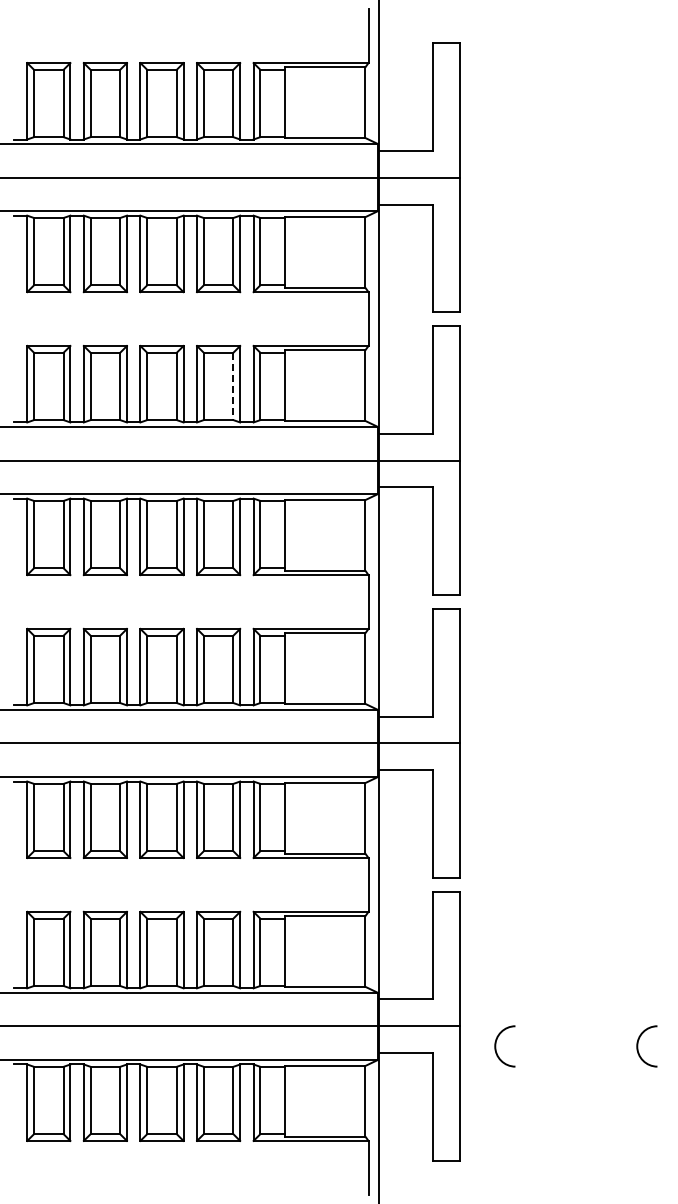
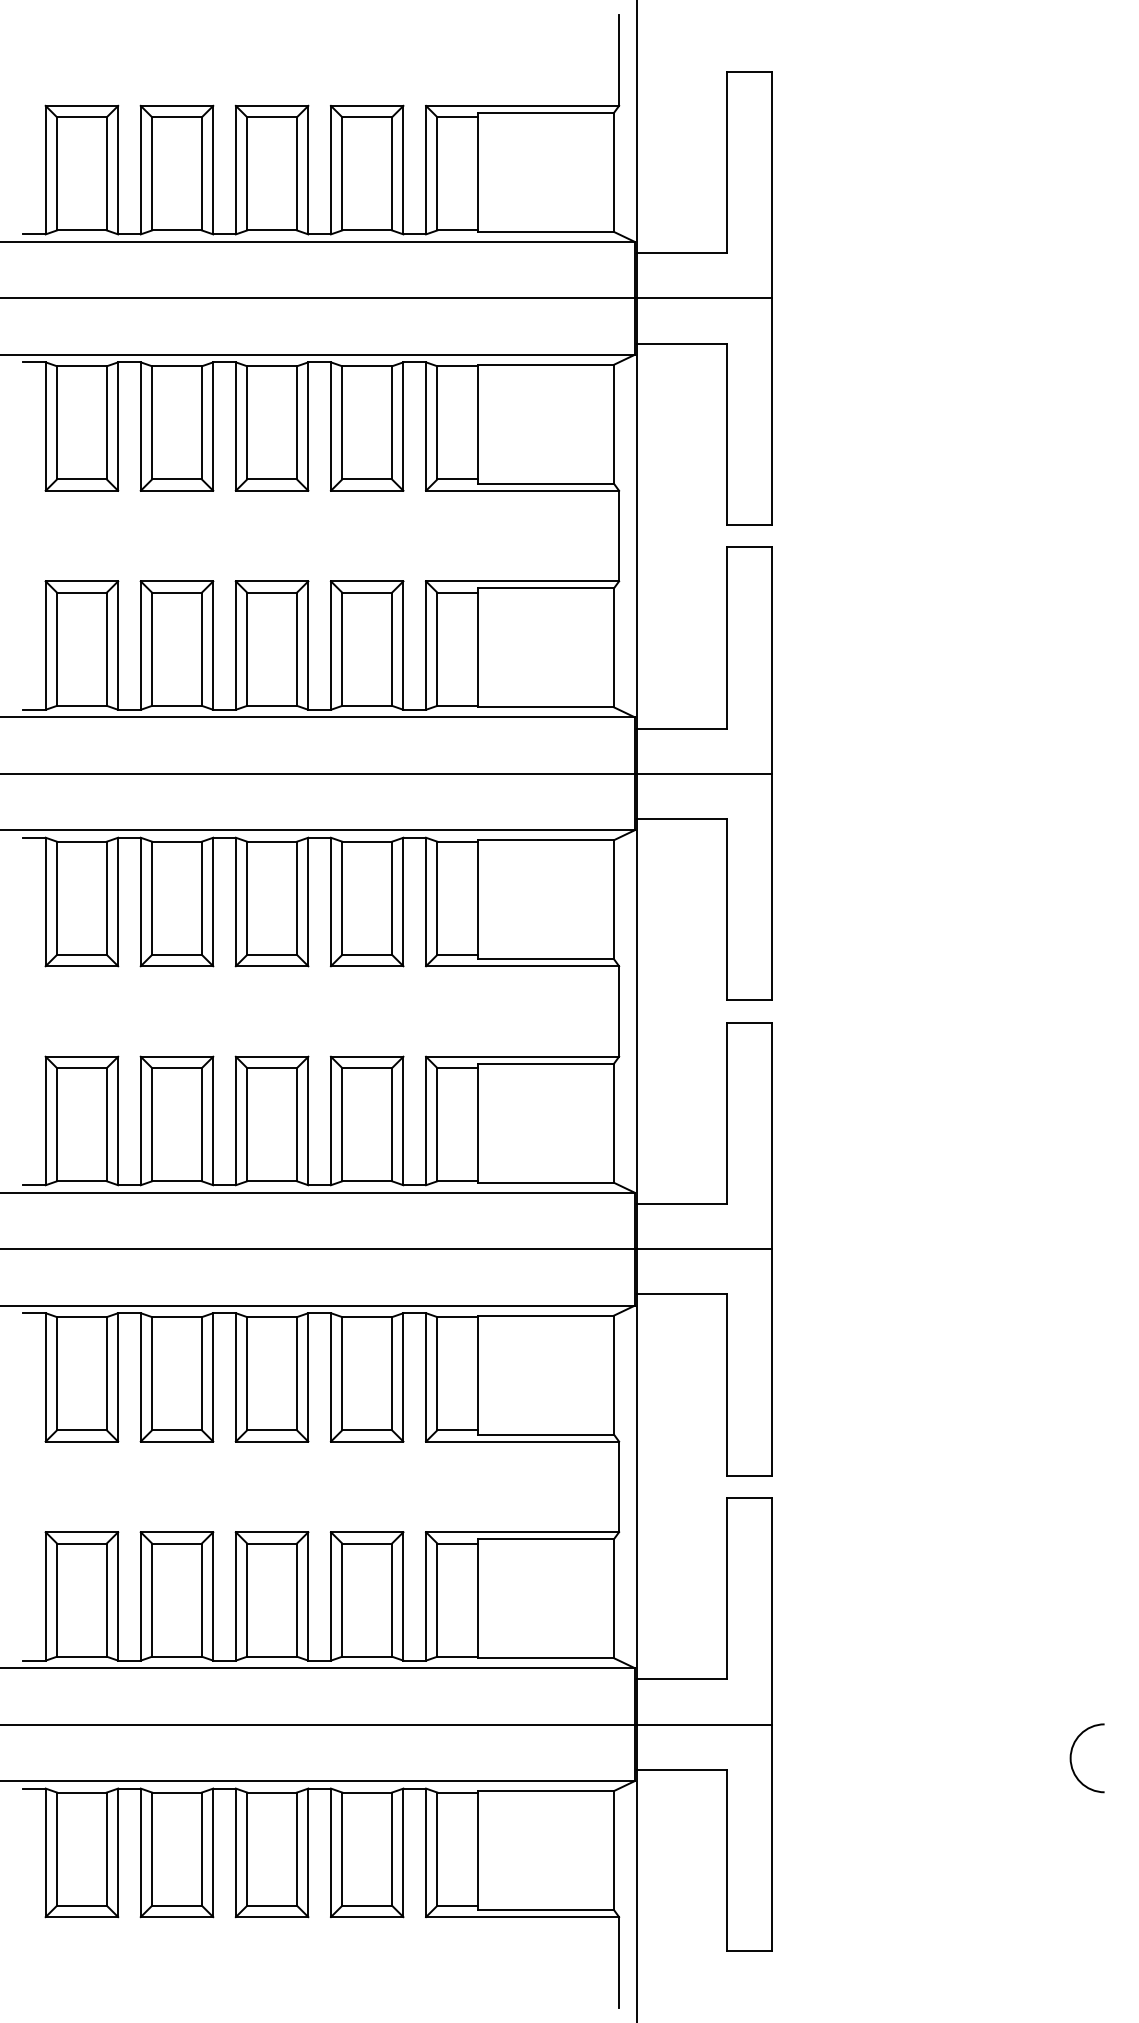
line: (233, 386) -> (392, 649), dashed -> solid
arc: (496, 1046) -> (834, 1758), removed

